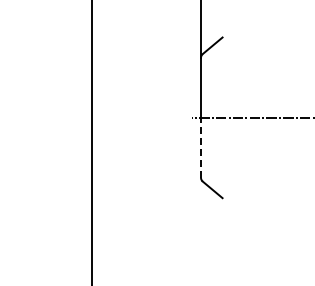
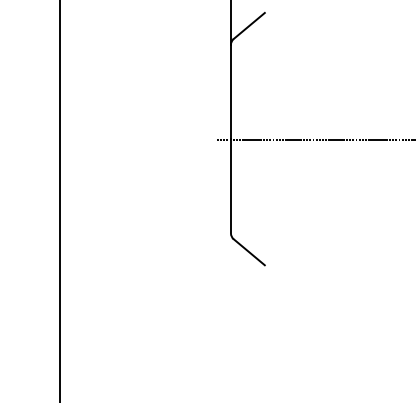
line: (201, 147) -> (231, 185), dashed -> solid

